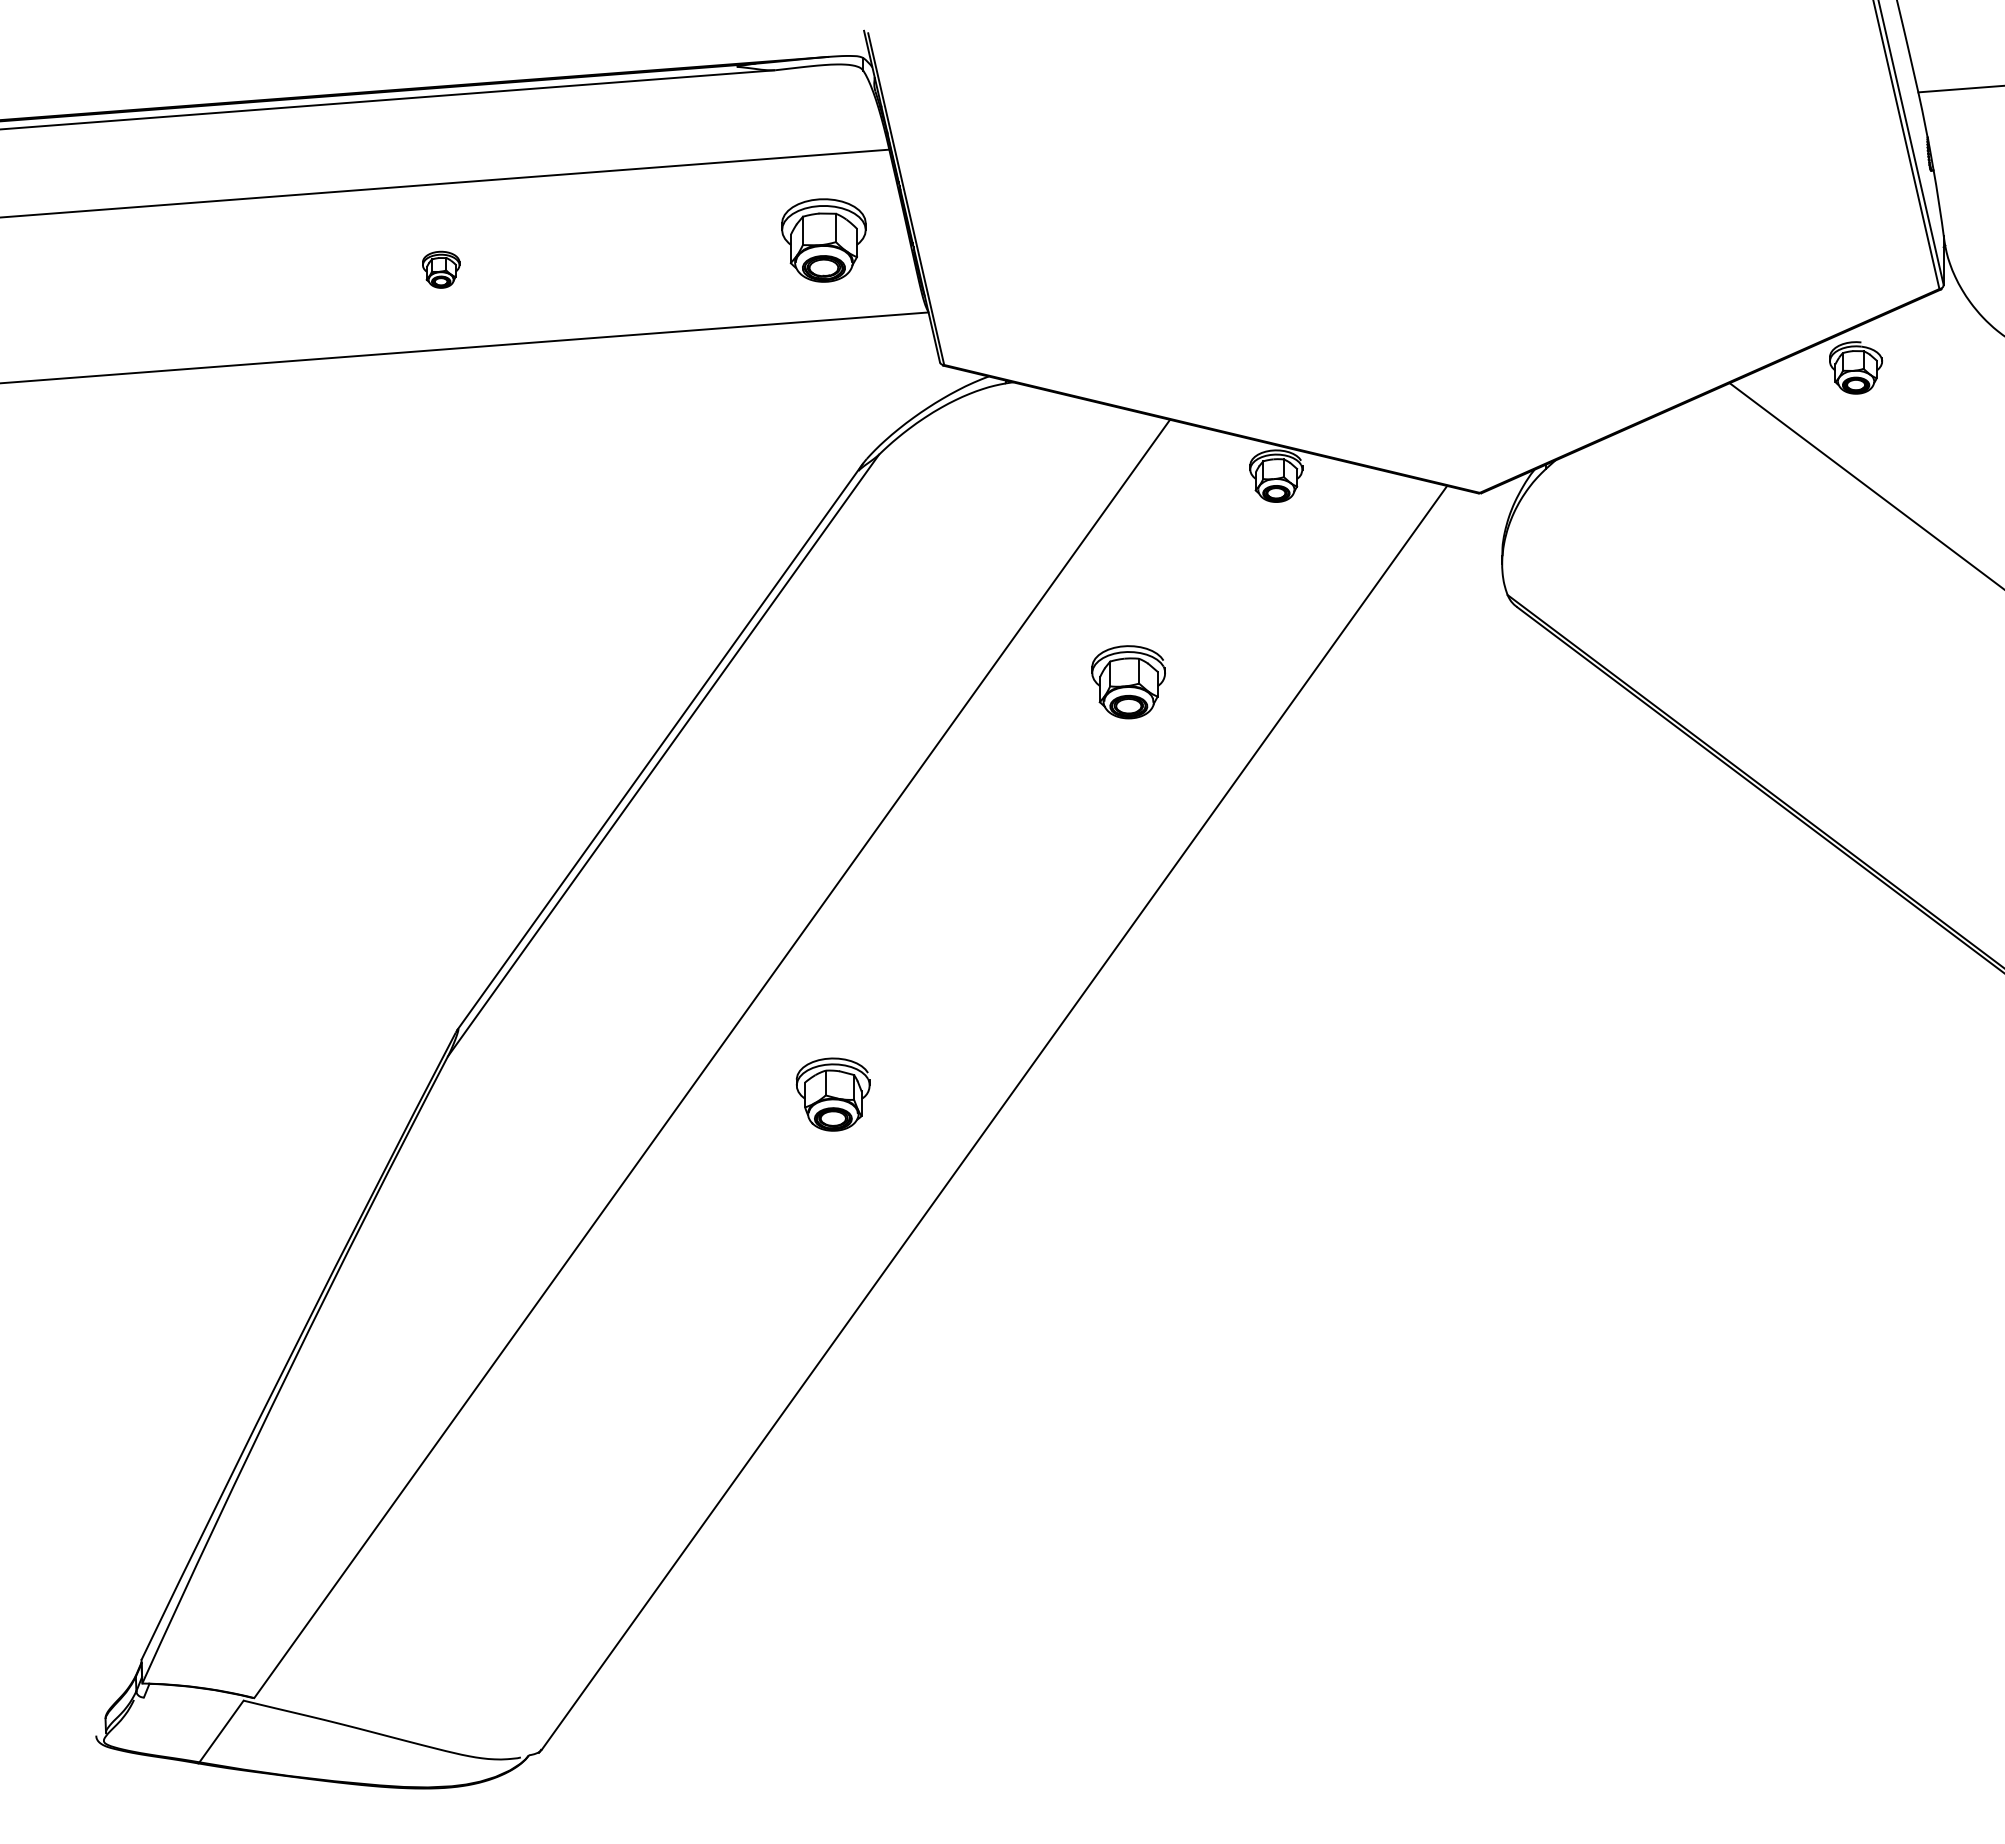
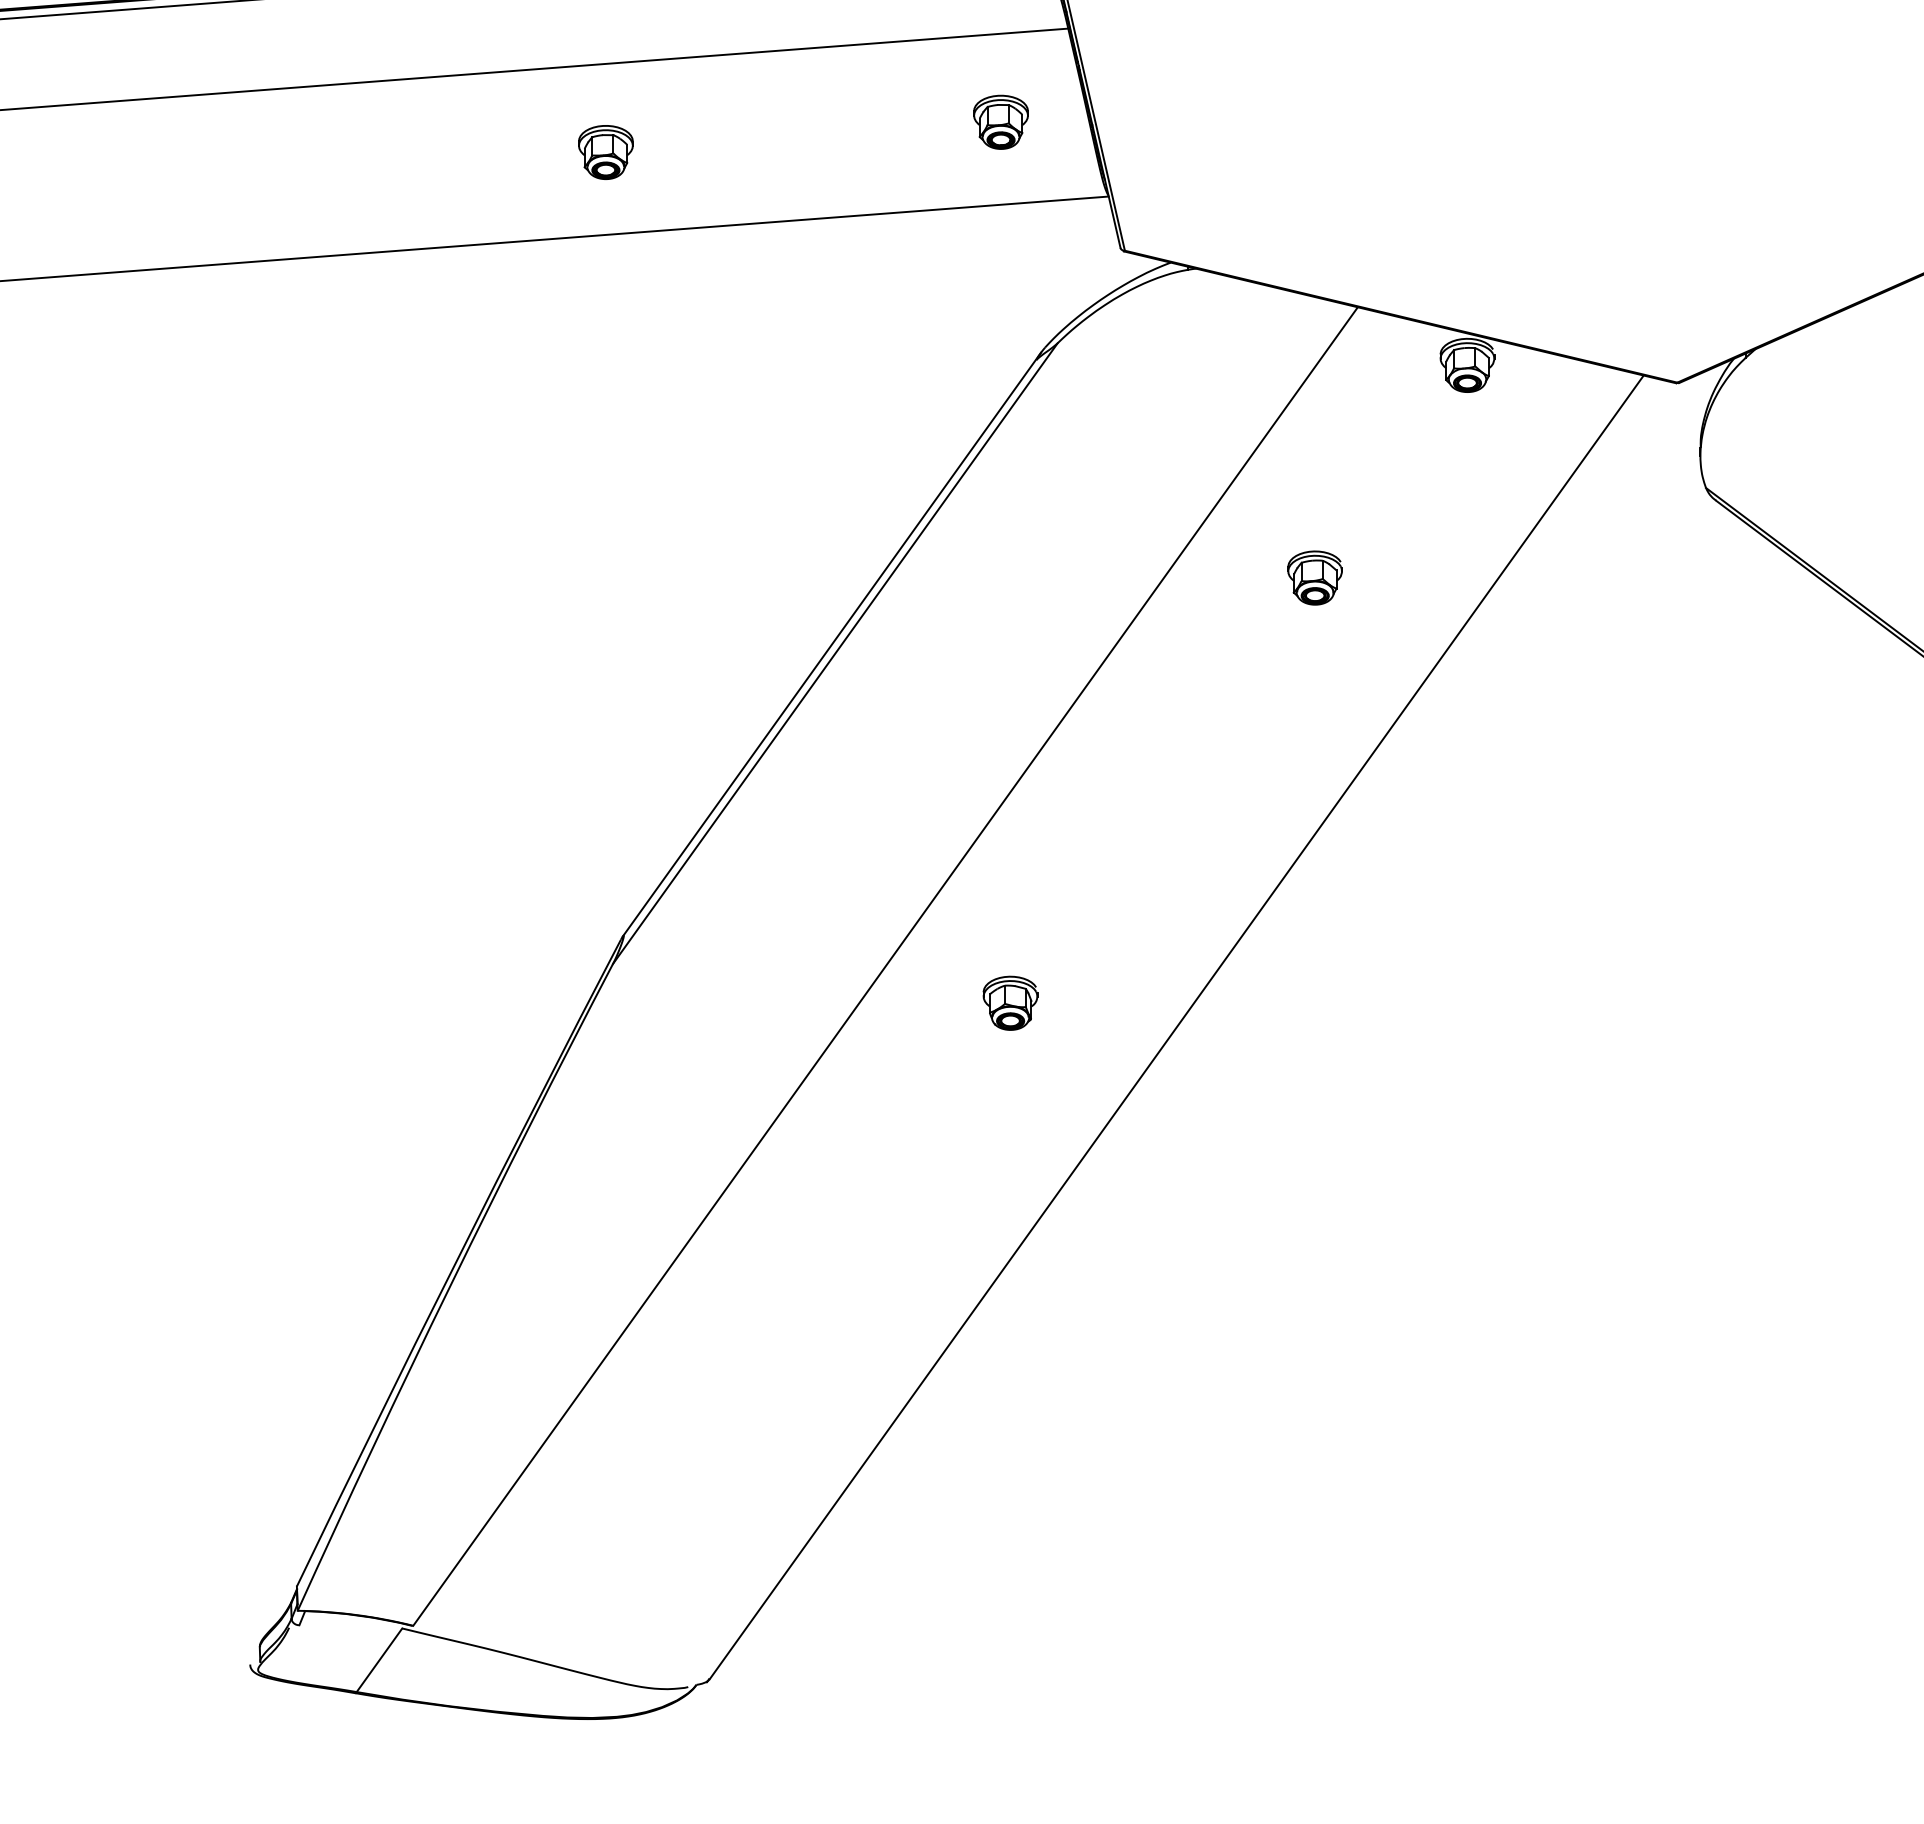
part: (824, 240) -> (1001, 122), size x0.62
part: (441, 269) -> (606, 152), size x1.43
part: (1128, 682) -> (1314, 578), size x0.71
part: (833, 1094) -> (1010, 1003), size x0.71

